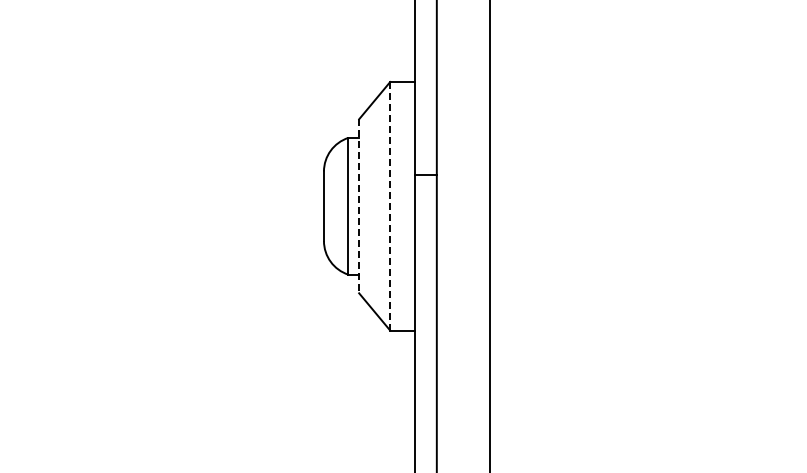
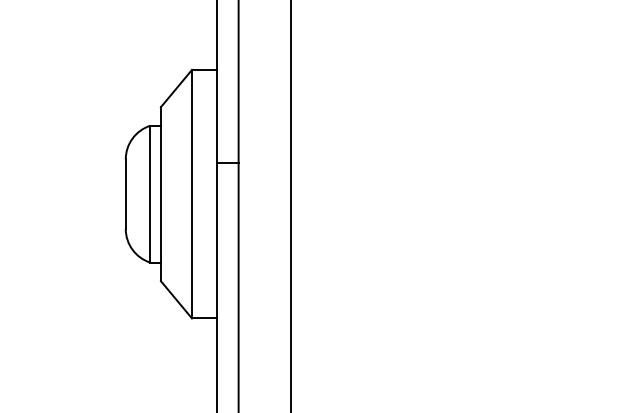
line: (359, 206) -> (161, 194), dashed -> solid
line: (390, 206) -> (192, 194), dashed -> solid

